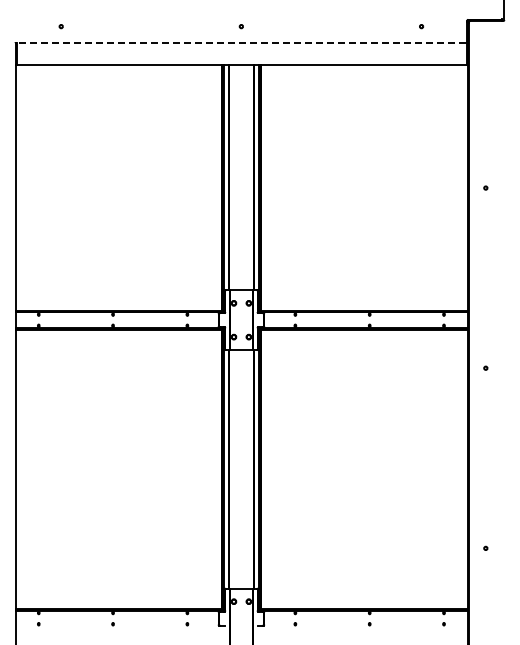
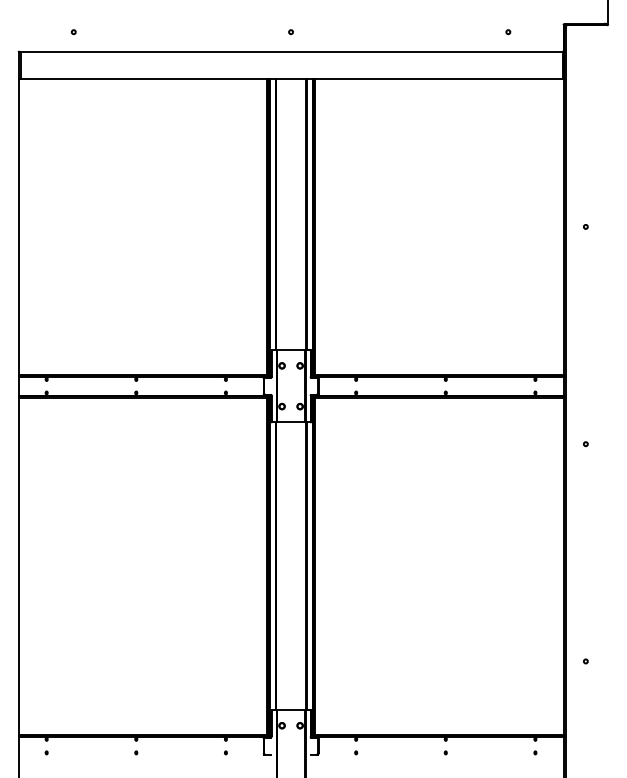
line: (241, 43) -> (291, 52), dashed -> solid

